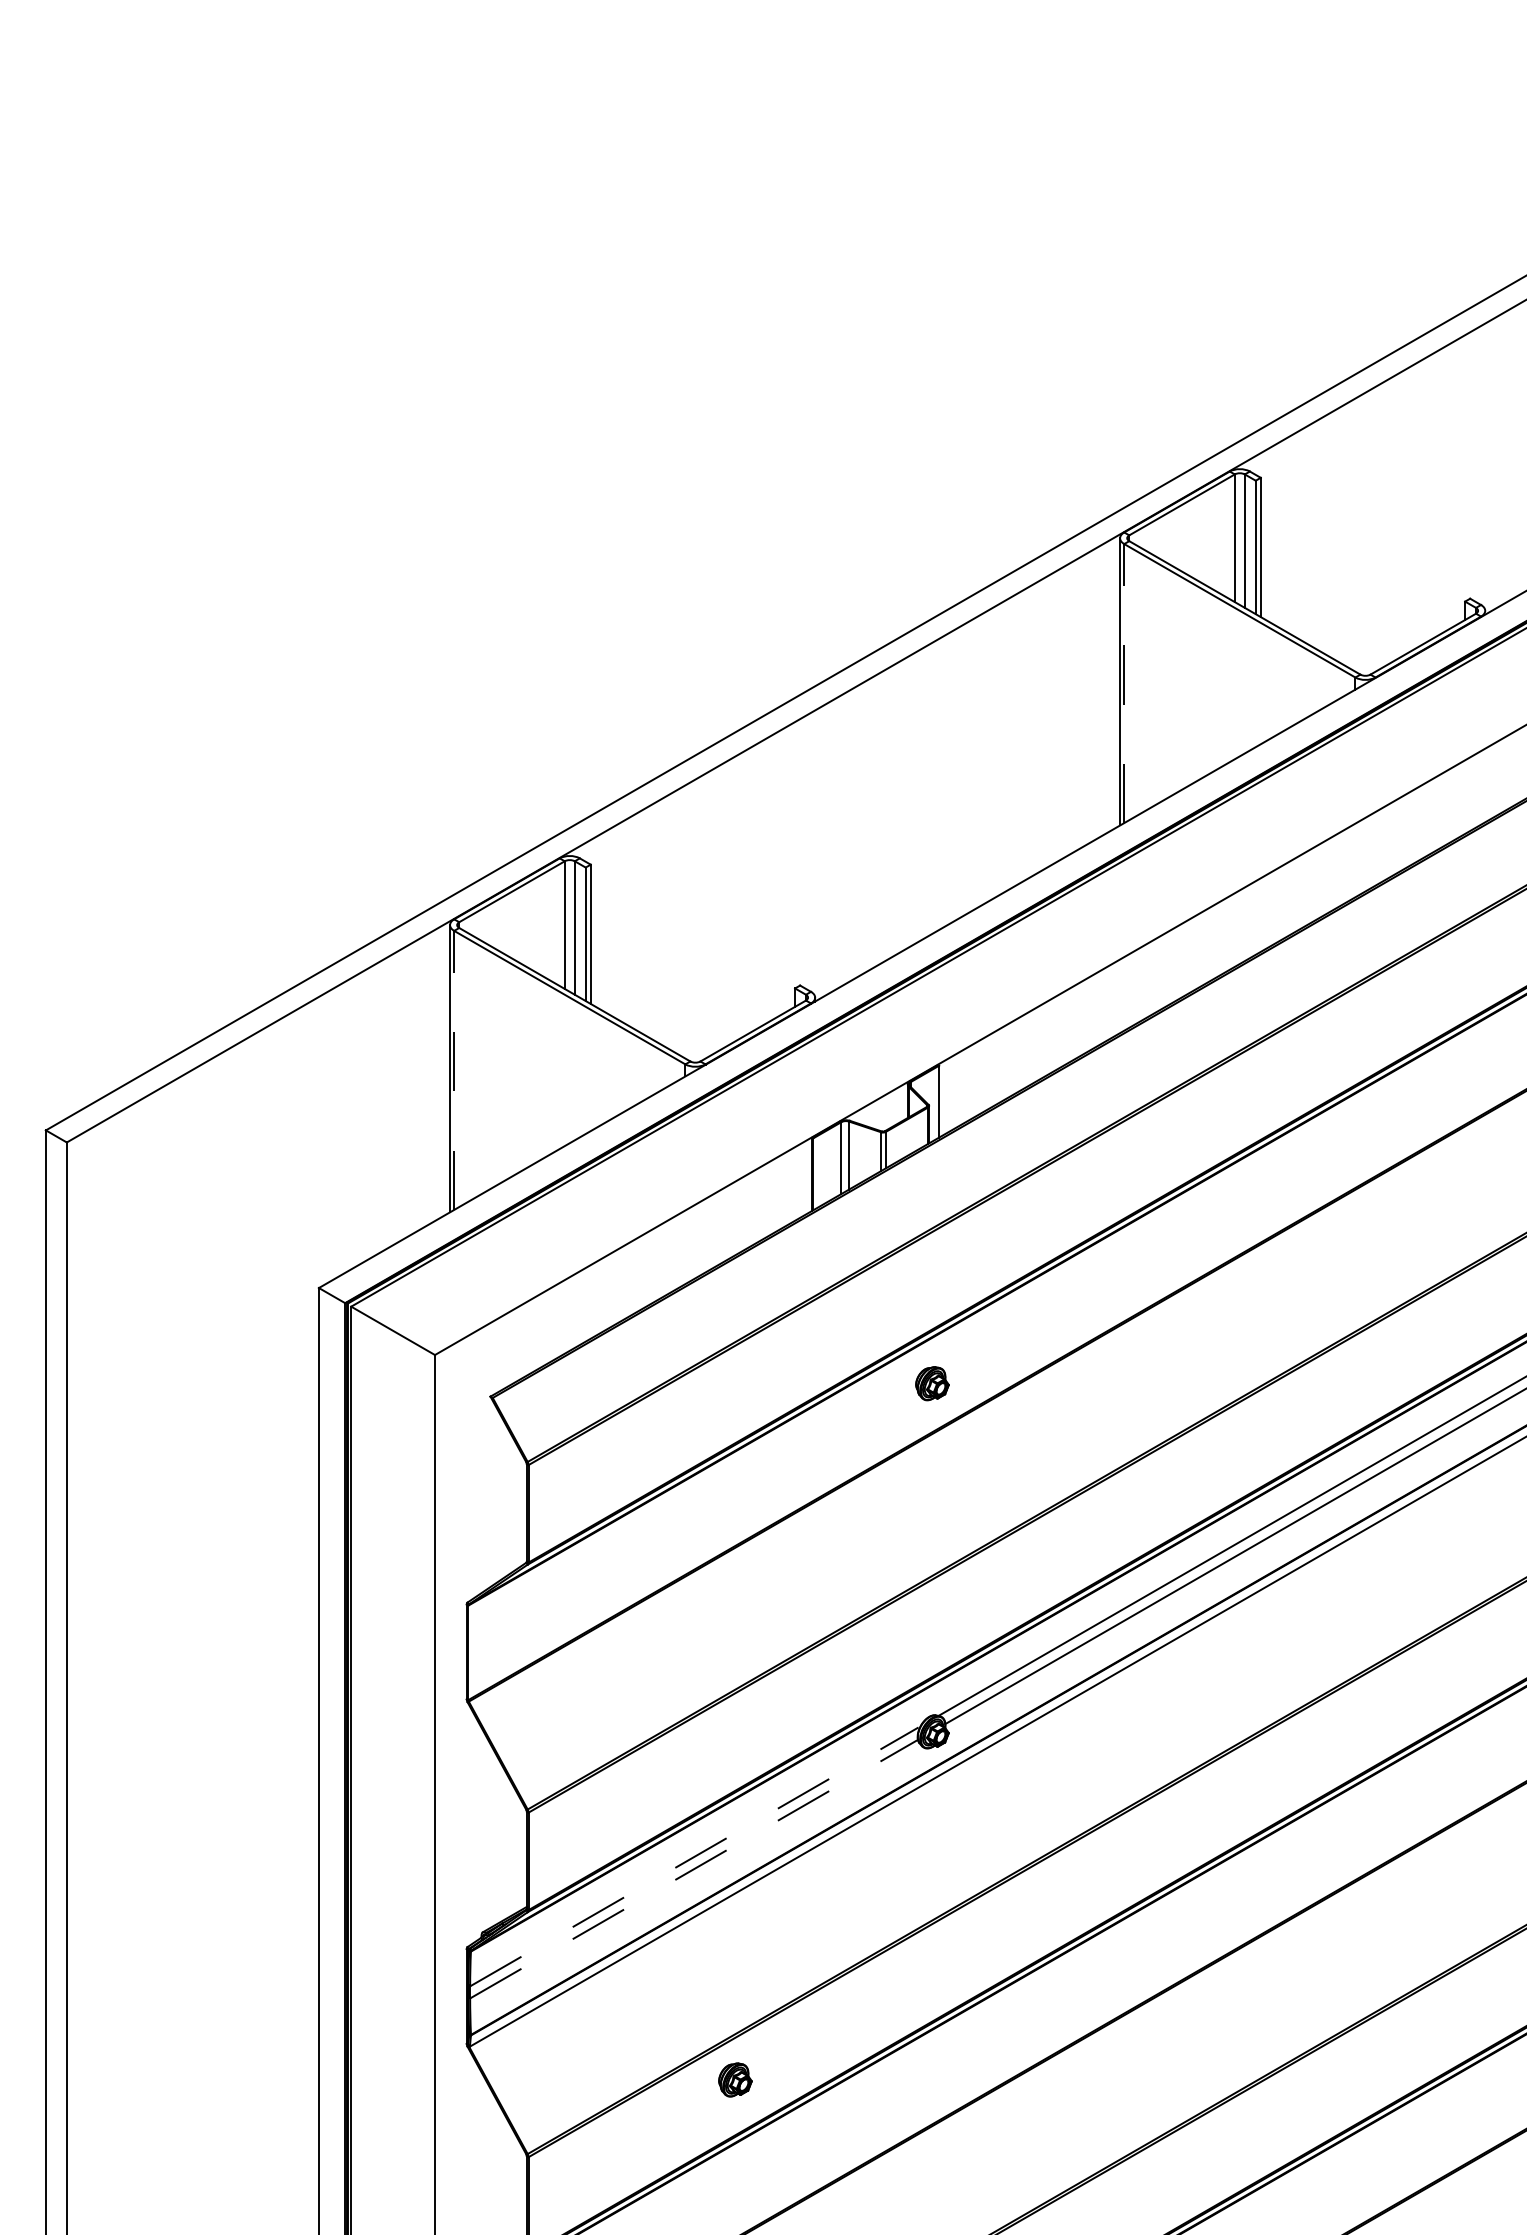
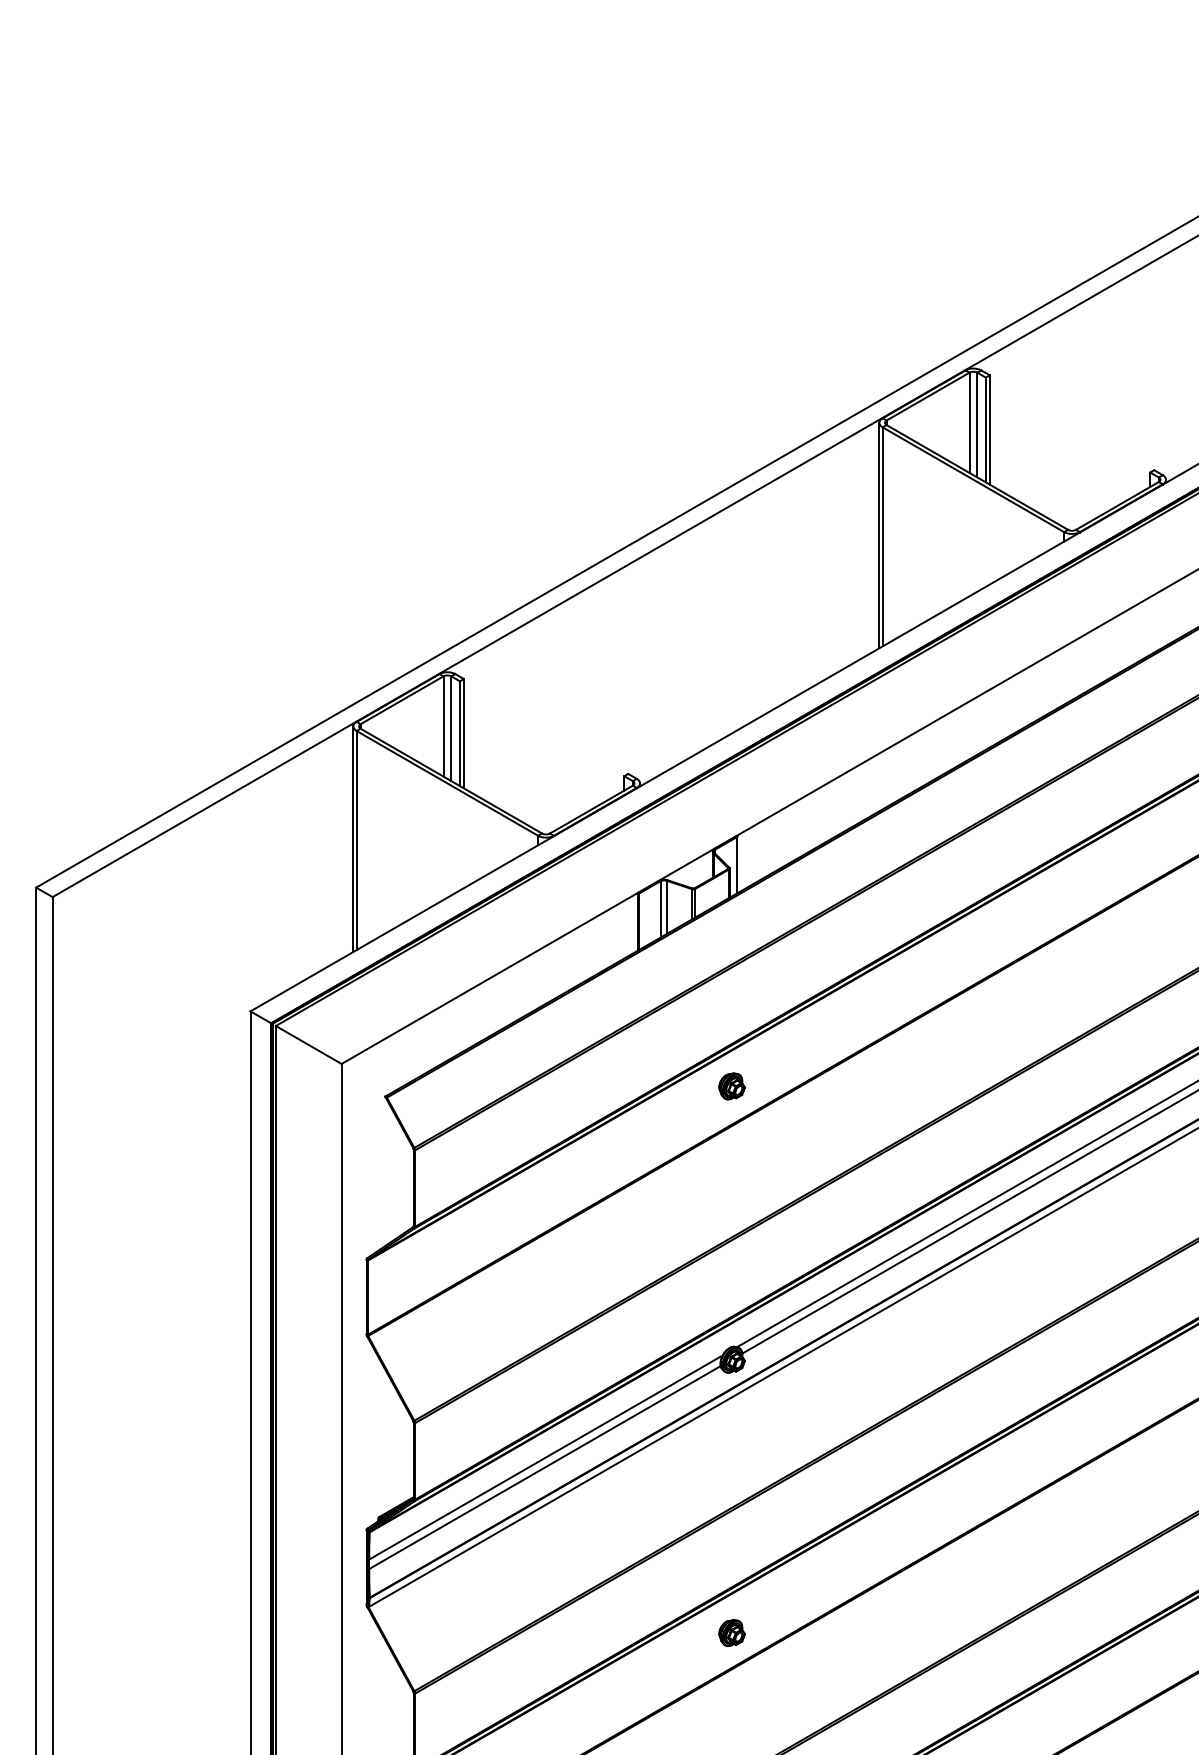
line: (1124, 683) -> (882, 536), dashed -> solid
line: (454, 1070) -> (356, 840), dashed -> solid
line: (694, 1856) -> (545, 1457), dashed -> solid
line: (694, 1869) -> (545, 1467), dashed -> solid
part: (735, 2079) -> (732, 1632), moved

